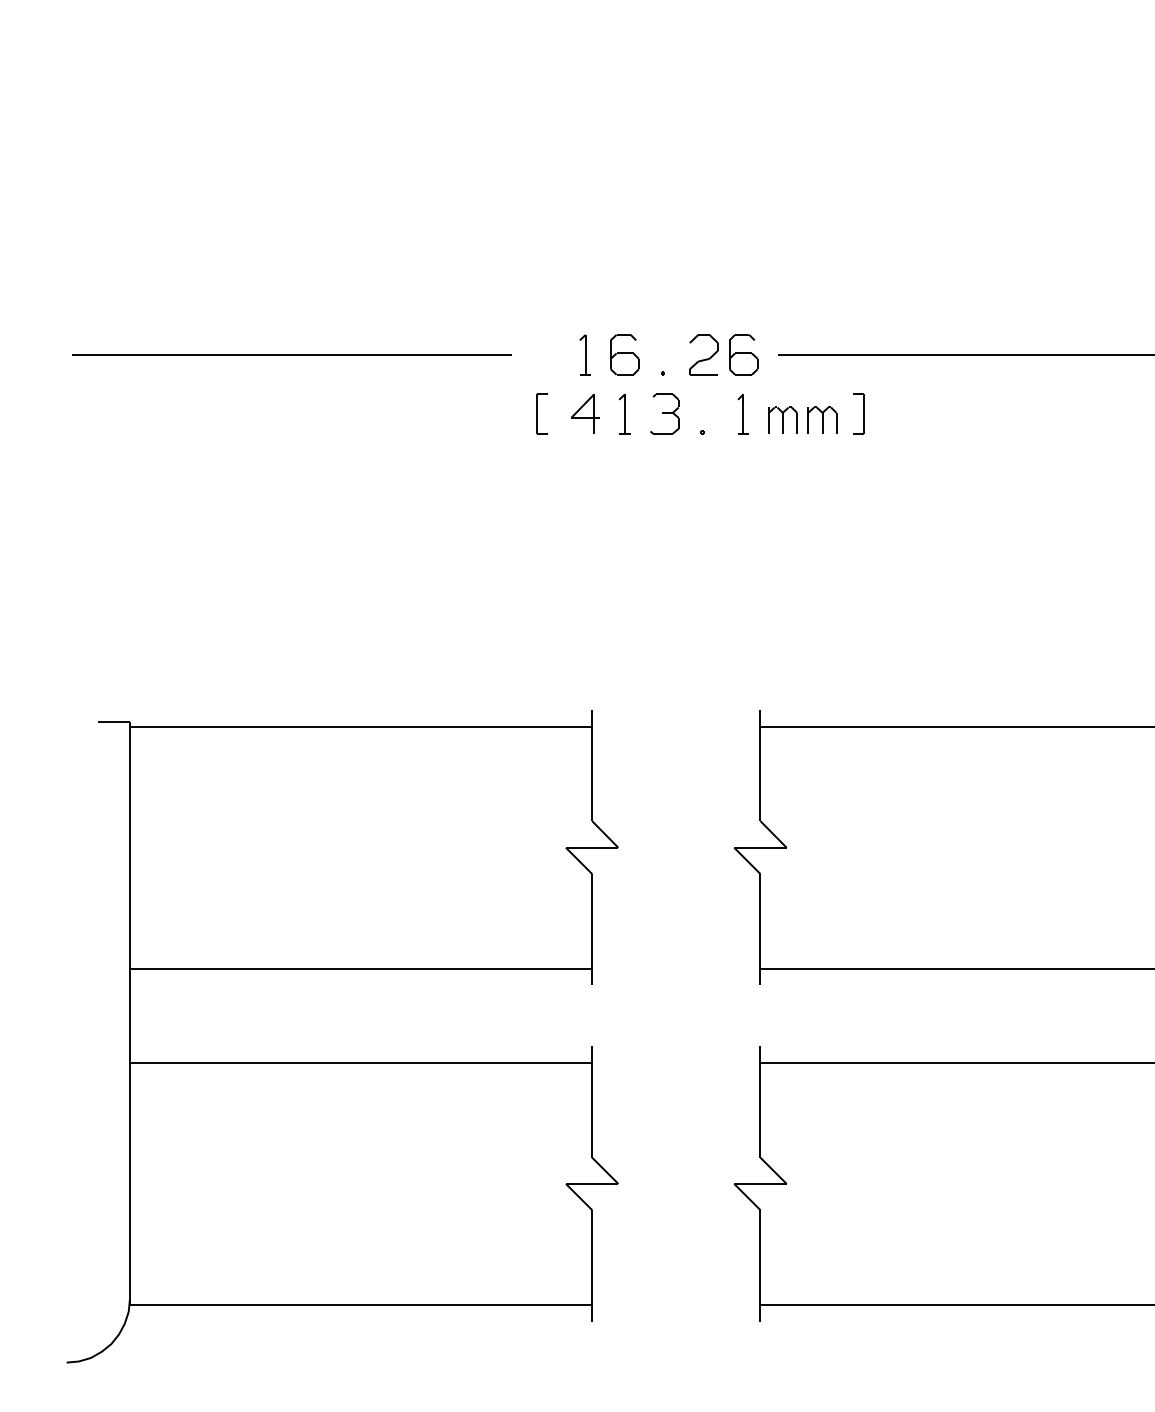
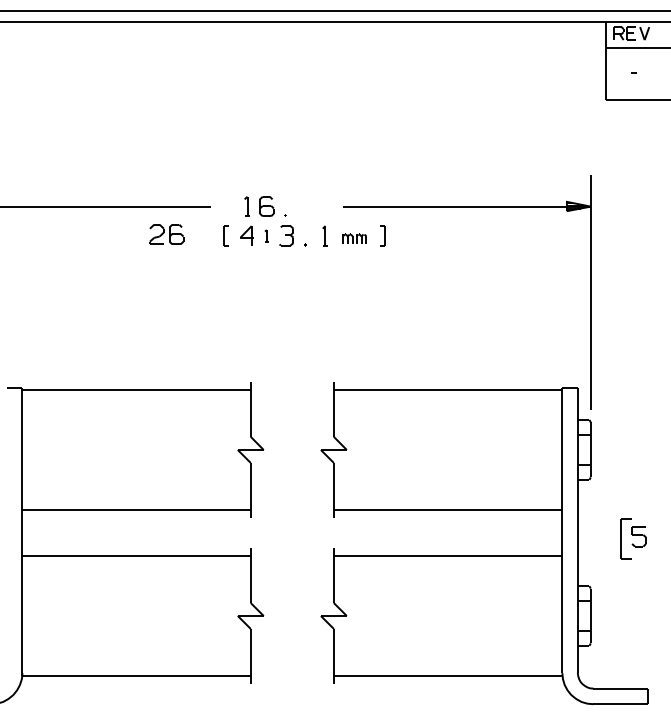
part: (723, 354) -> (166, 234), moved
part: (624, 413) -> (266, 235), size x0.6
part: (802, 419) -> (354, 238), size x0.7

